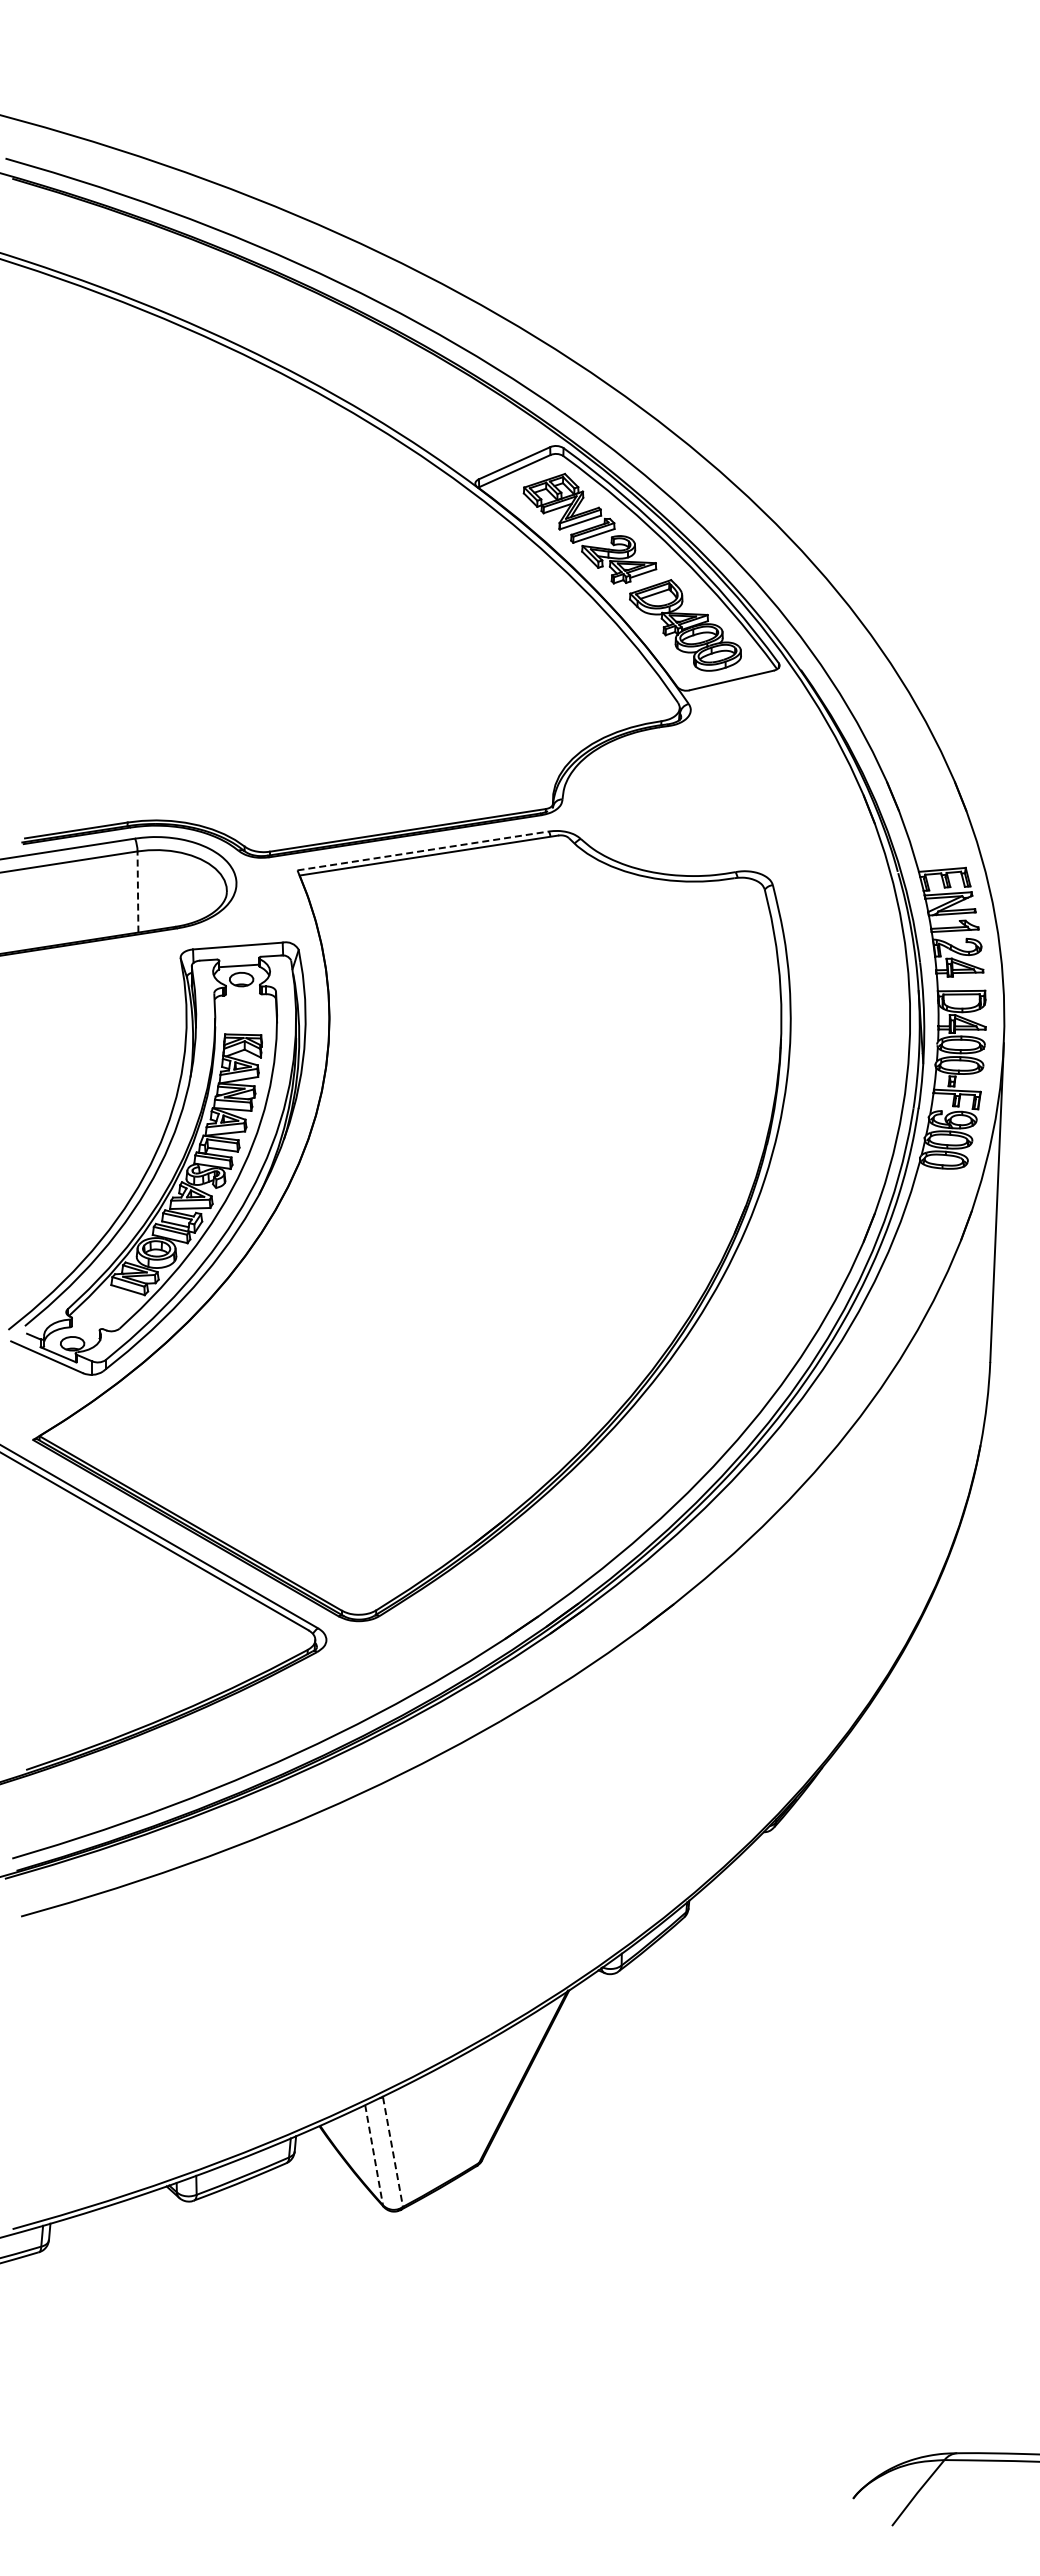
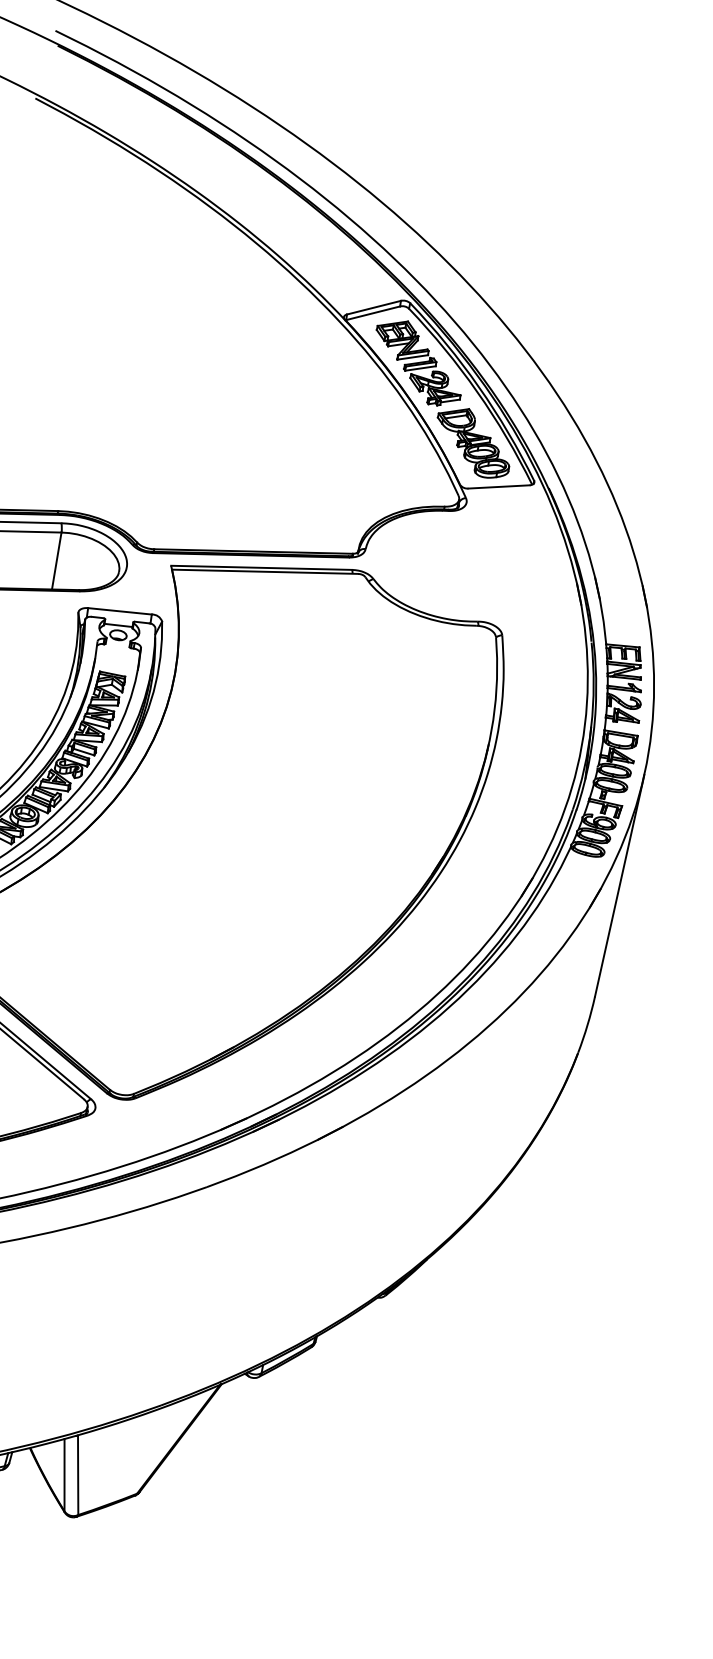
line: (423, 850) -> (261, 567), dashed -> solid
line: (137, 892) -> (56, 561), dashed -> solid
line: (393, 2152) -> (78, 1475), dashed -> solid
line: (374, 2155) -> (64, 1475), dashed -> solid

